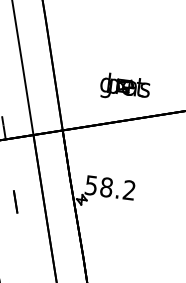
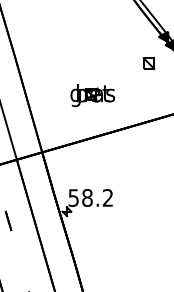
part: (124, 87) -> (92, 95), moved

